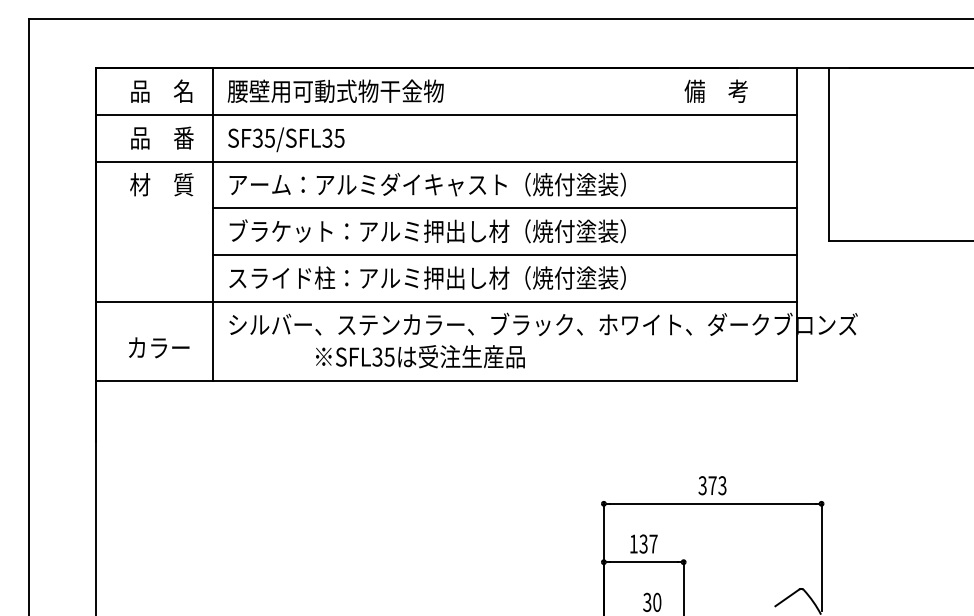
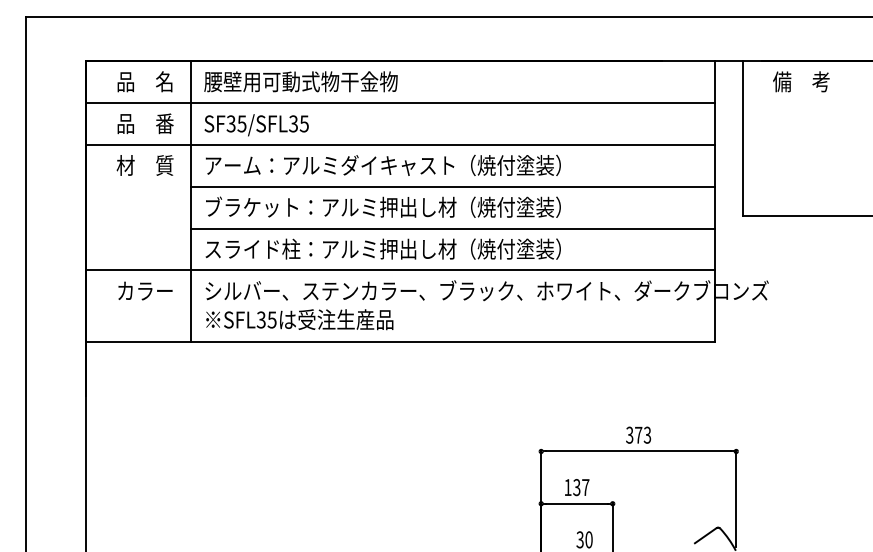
text: (715, 90) -> (800, 81), moved
text: (159, 347) -> (145, 290), moved
text: (420, 356) -> (299, 319), moved

